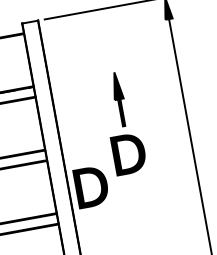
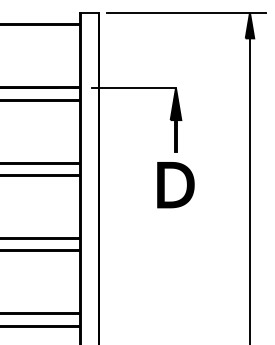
line: (78, 79) -> (133, 88), added
part: (91, 187) -> (125, 215), removed

